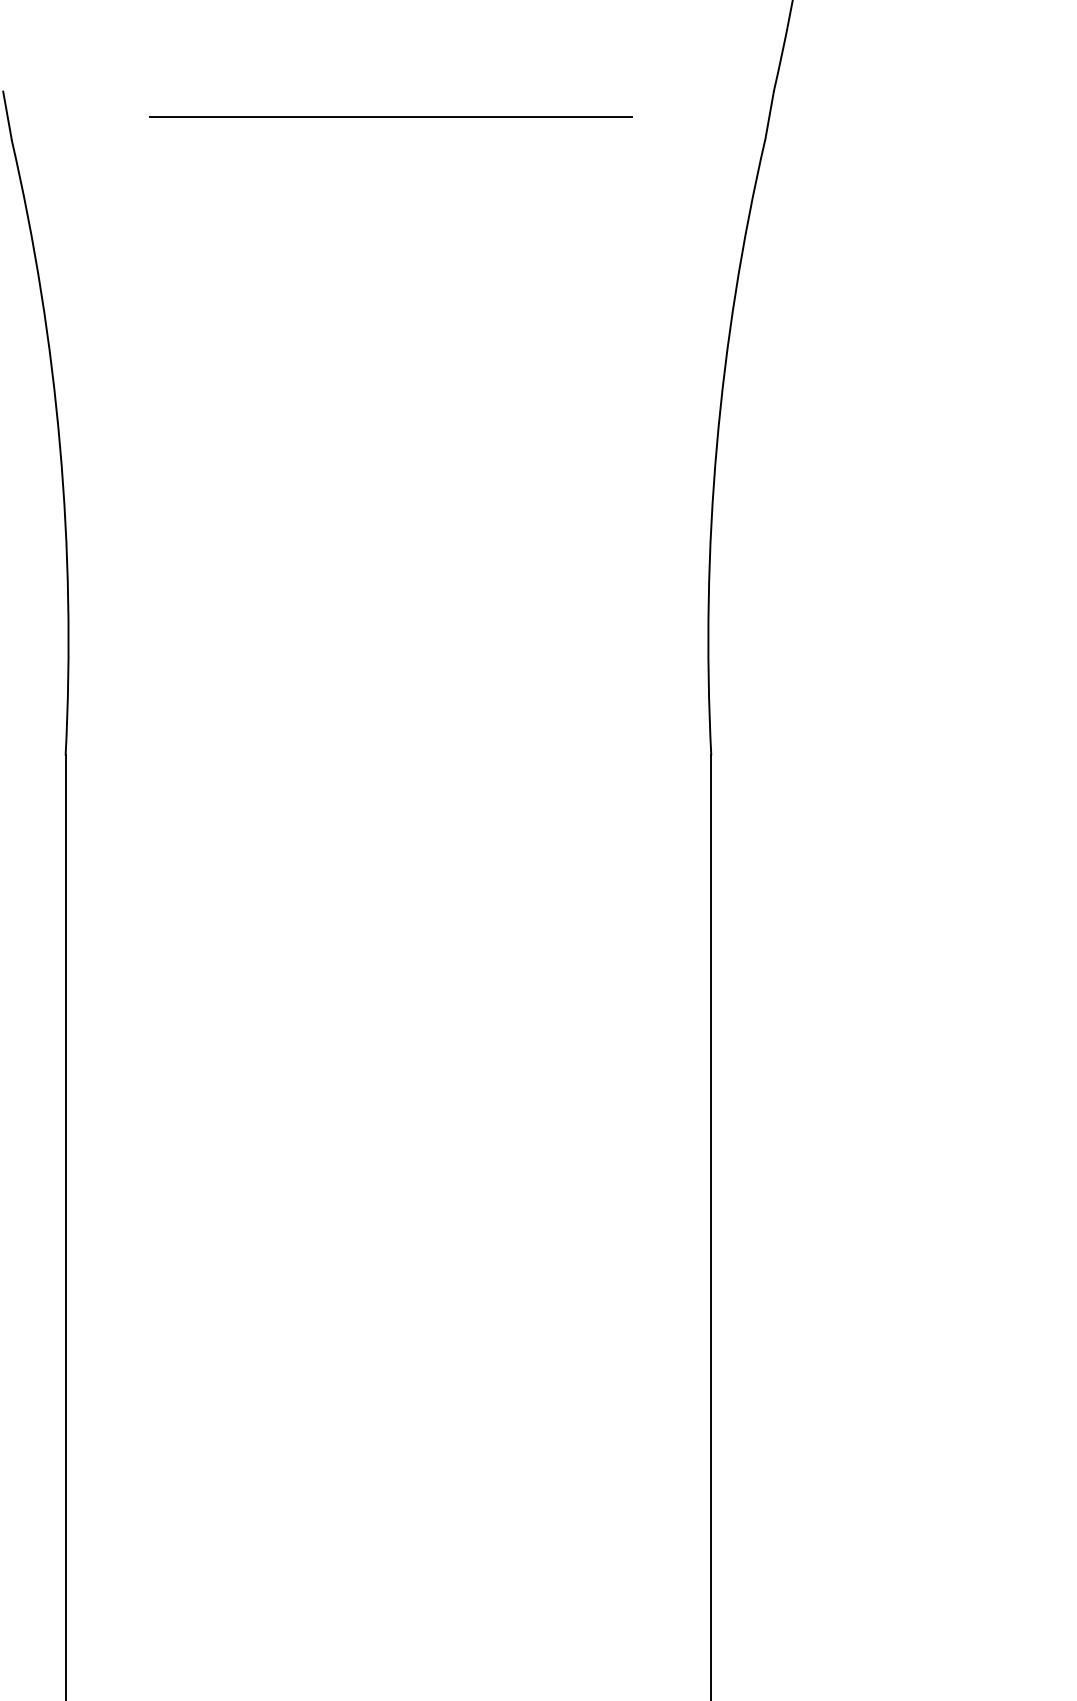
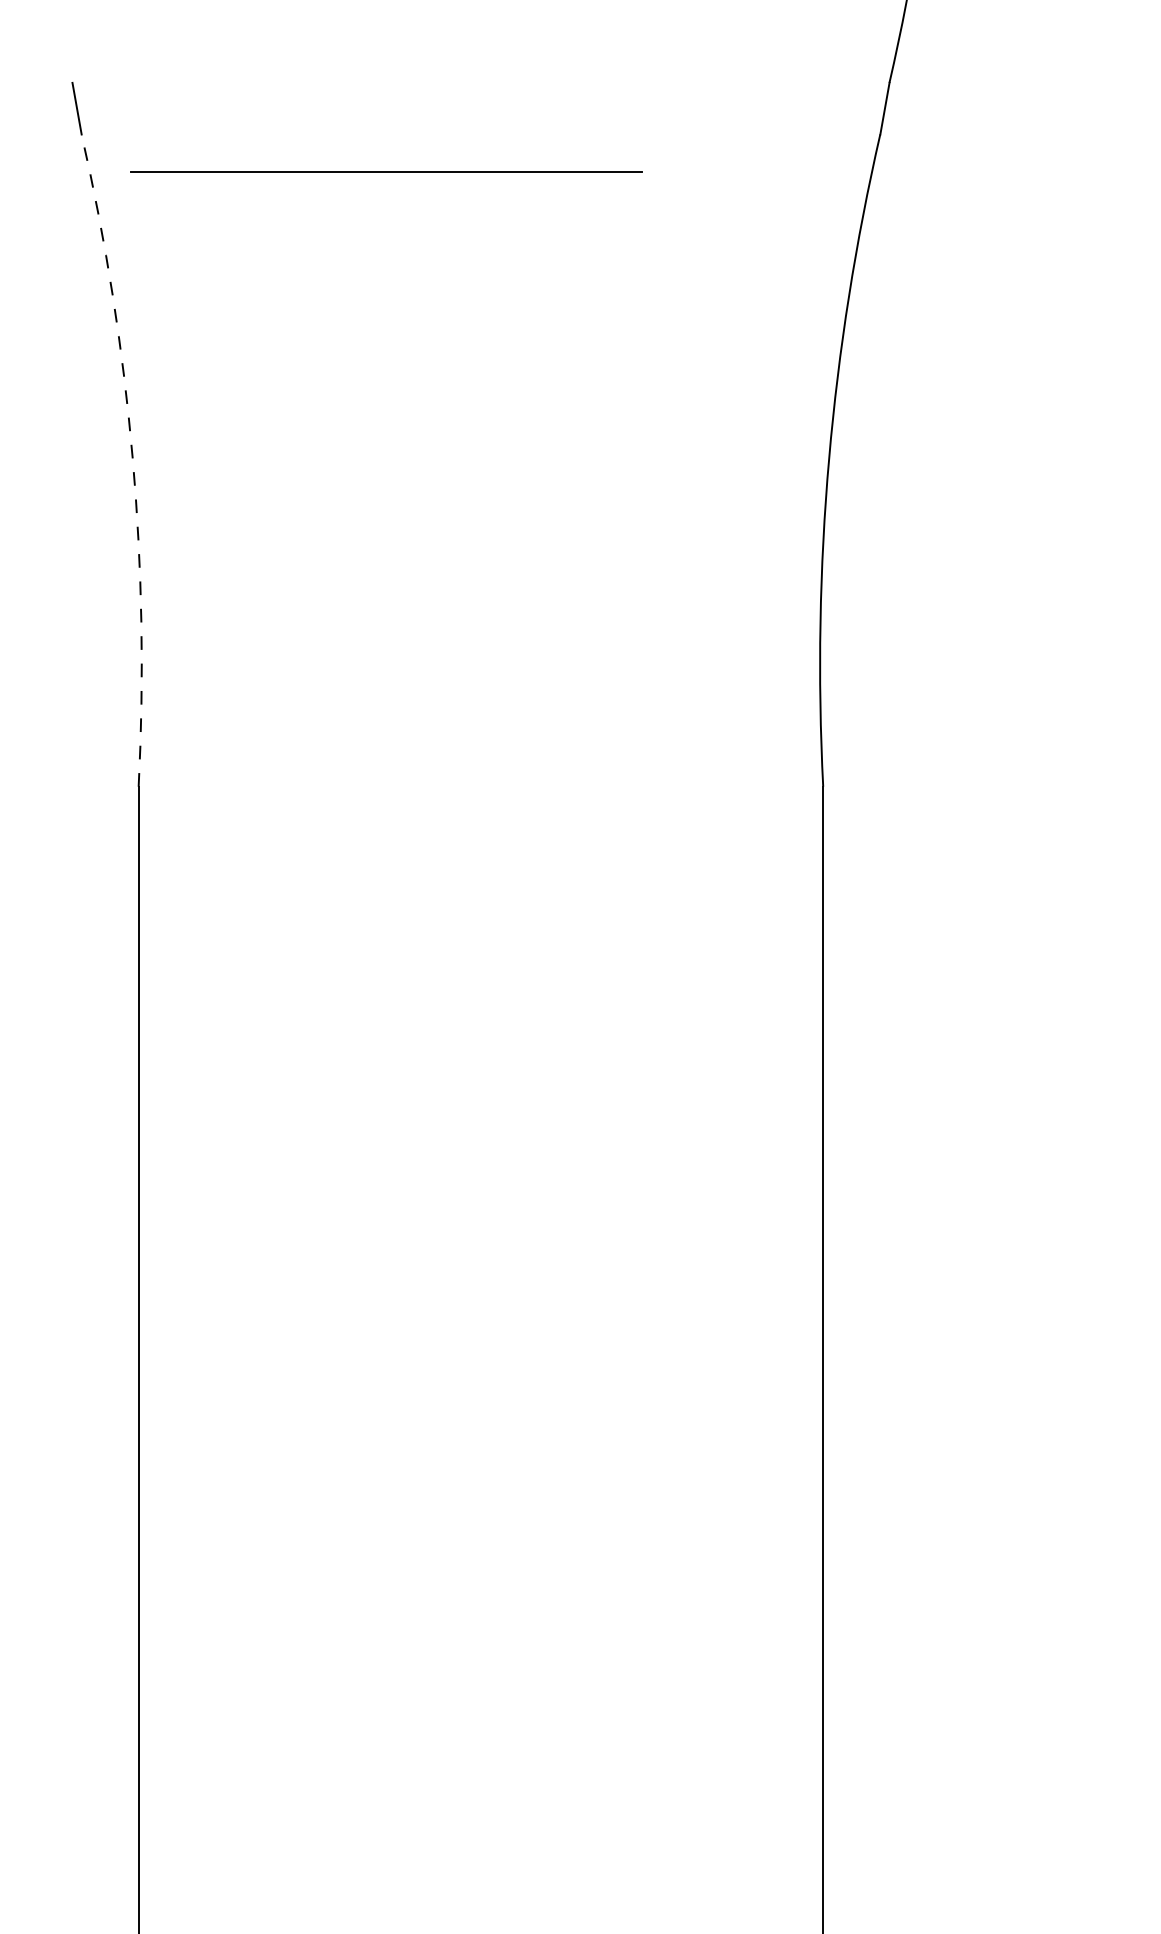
line: (390, 116) -> (386, 171), moved
arc: (59, 445) -> (132, 458), solid -> dashed

